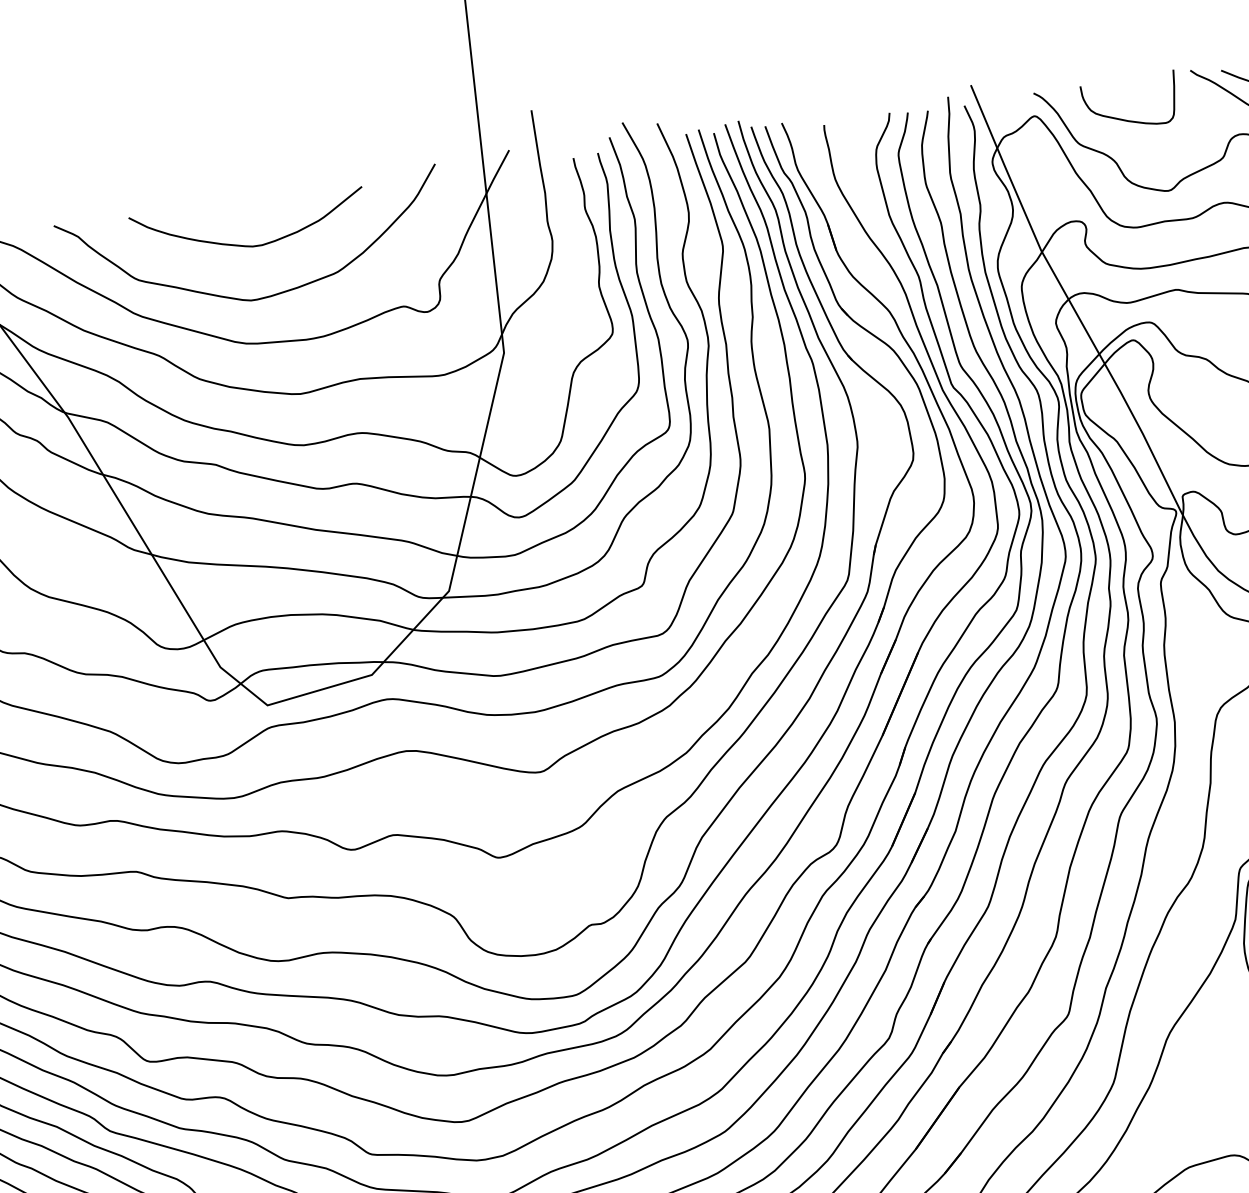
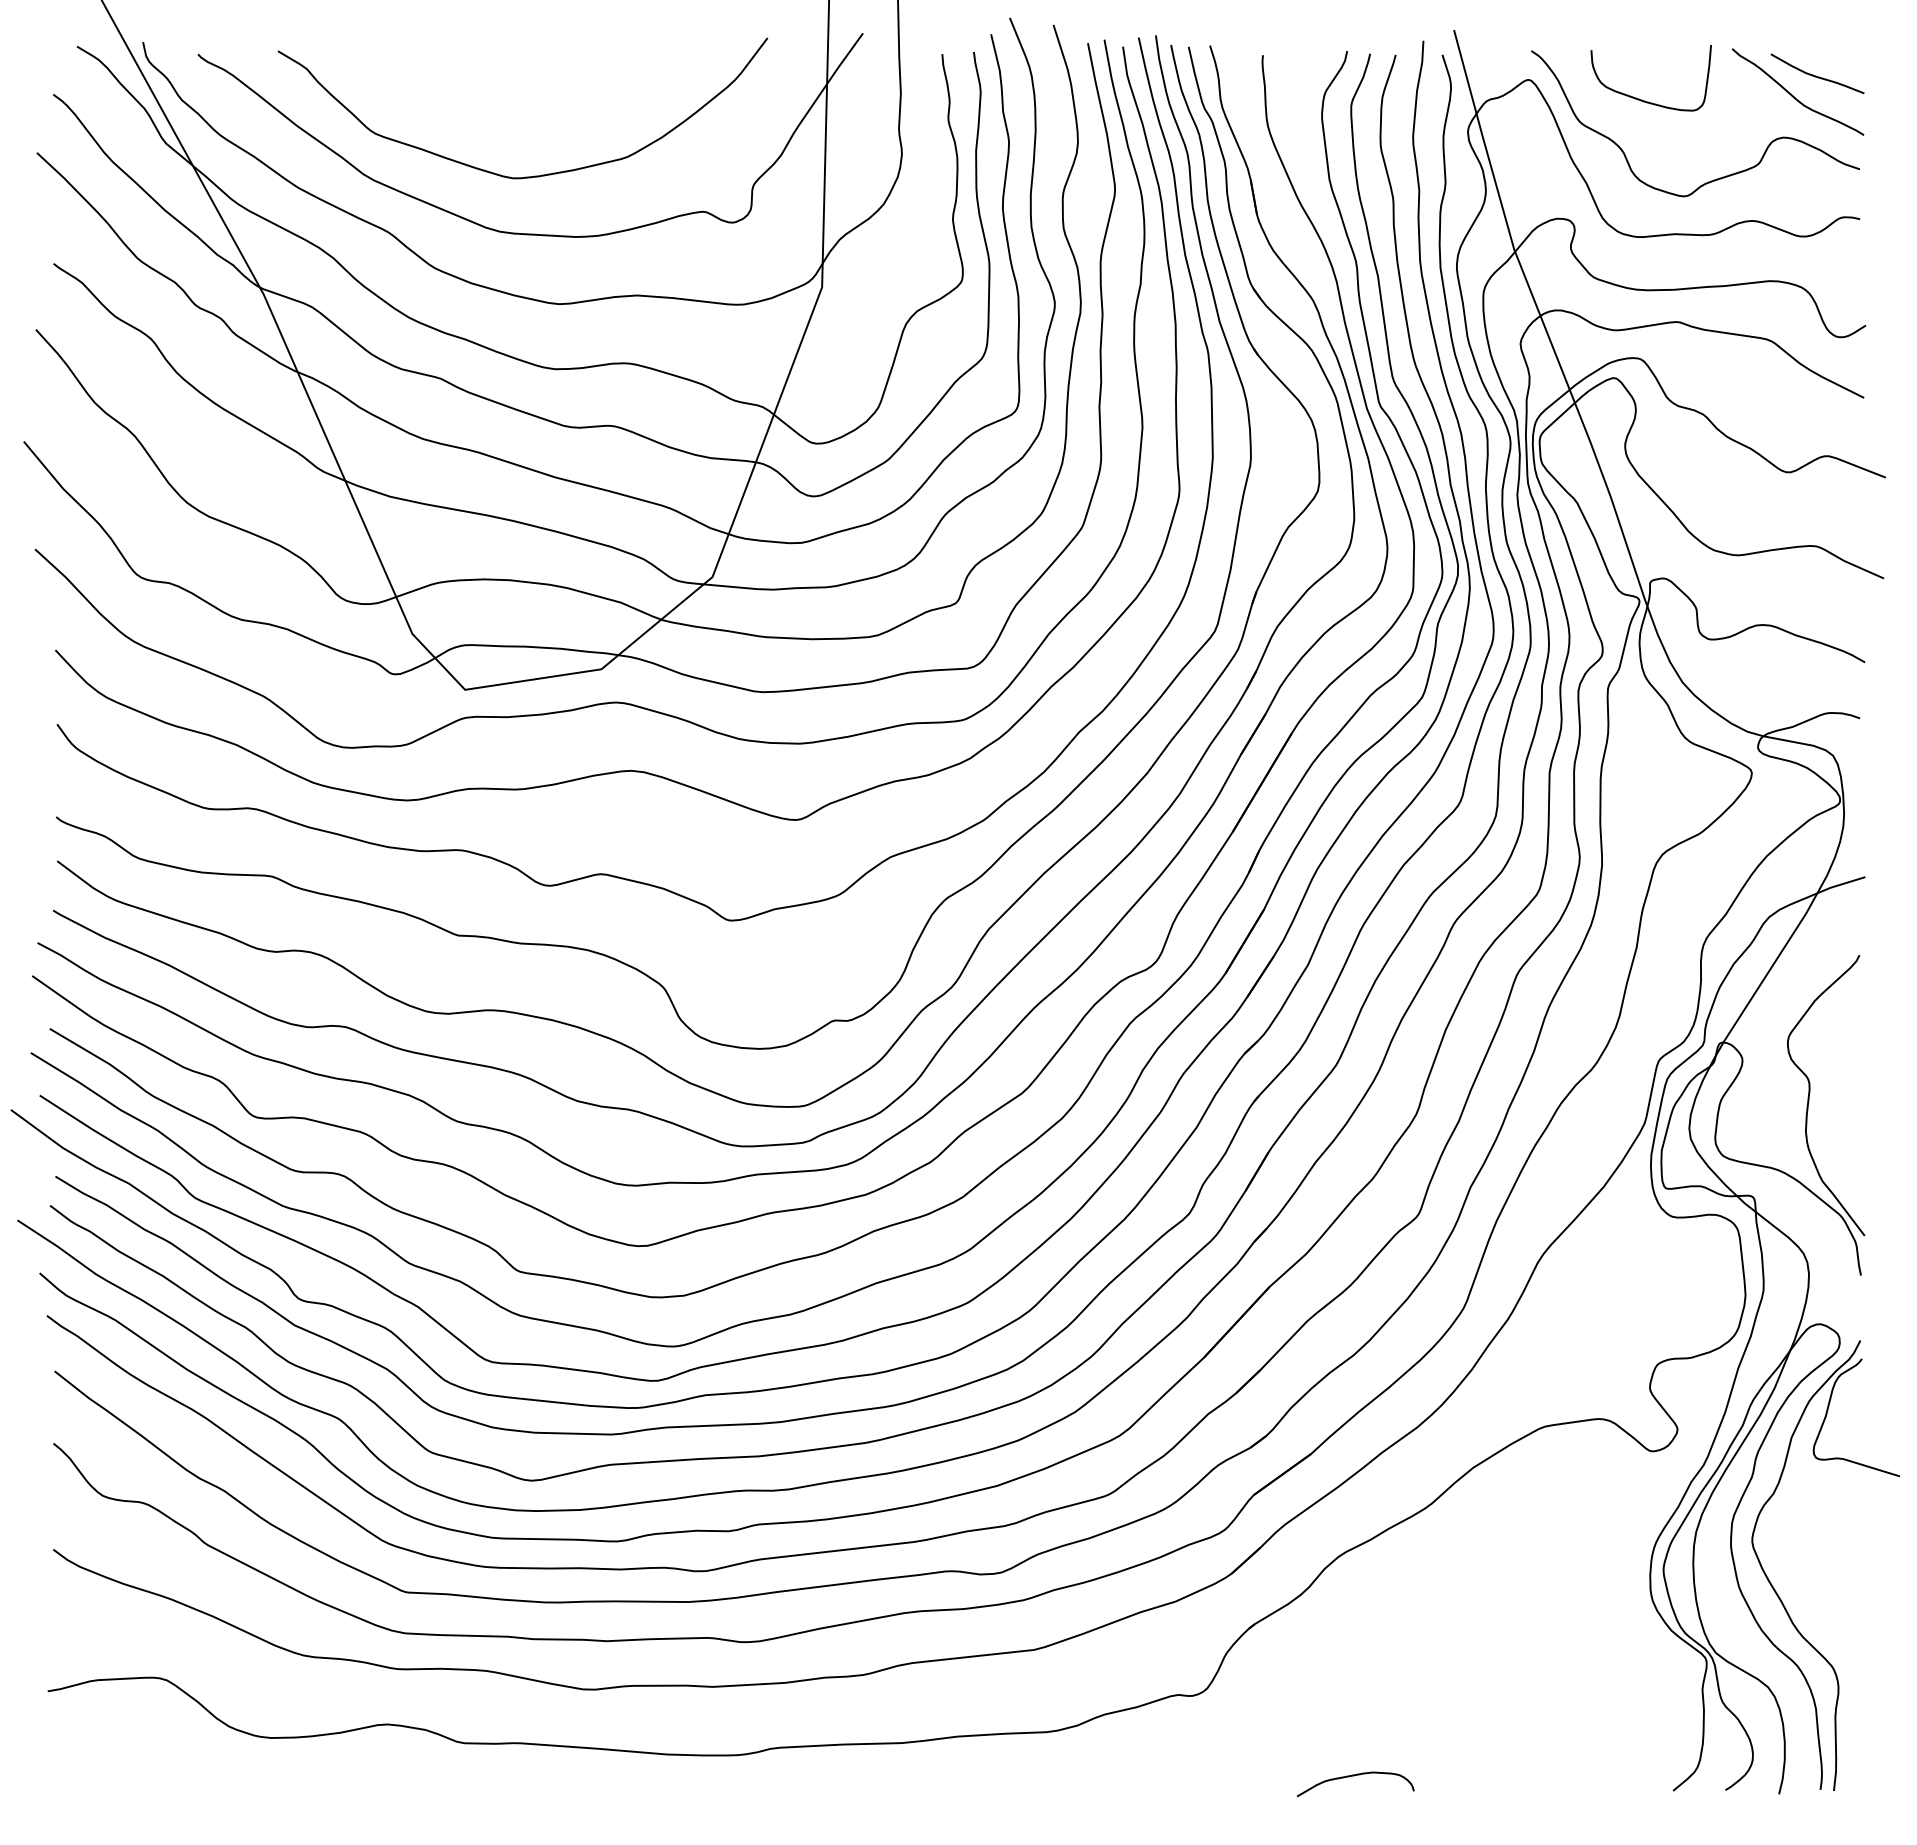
curve: (247, 245) -> (518, 108), removed

